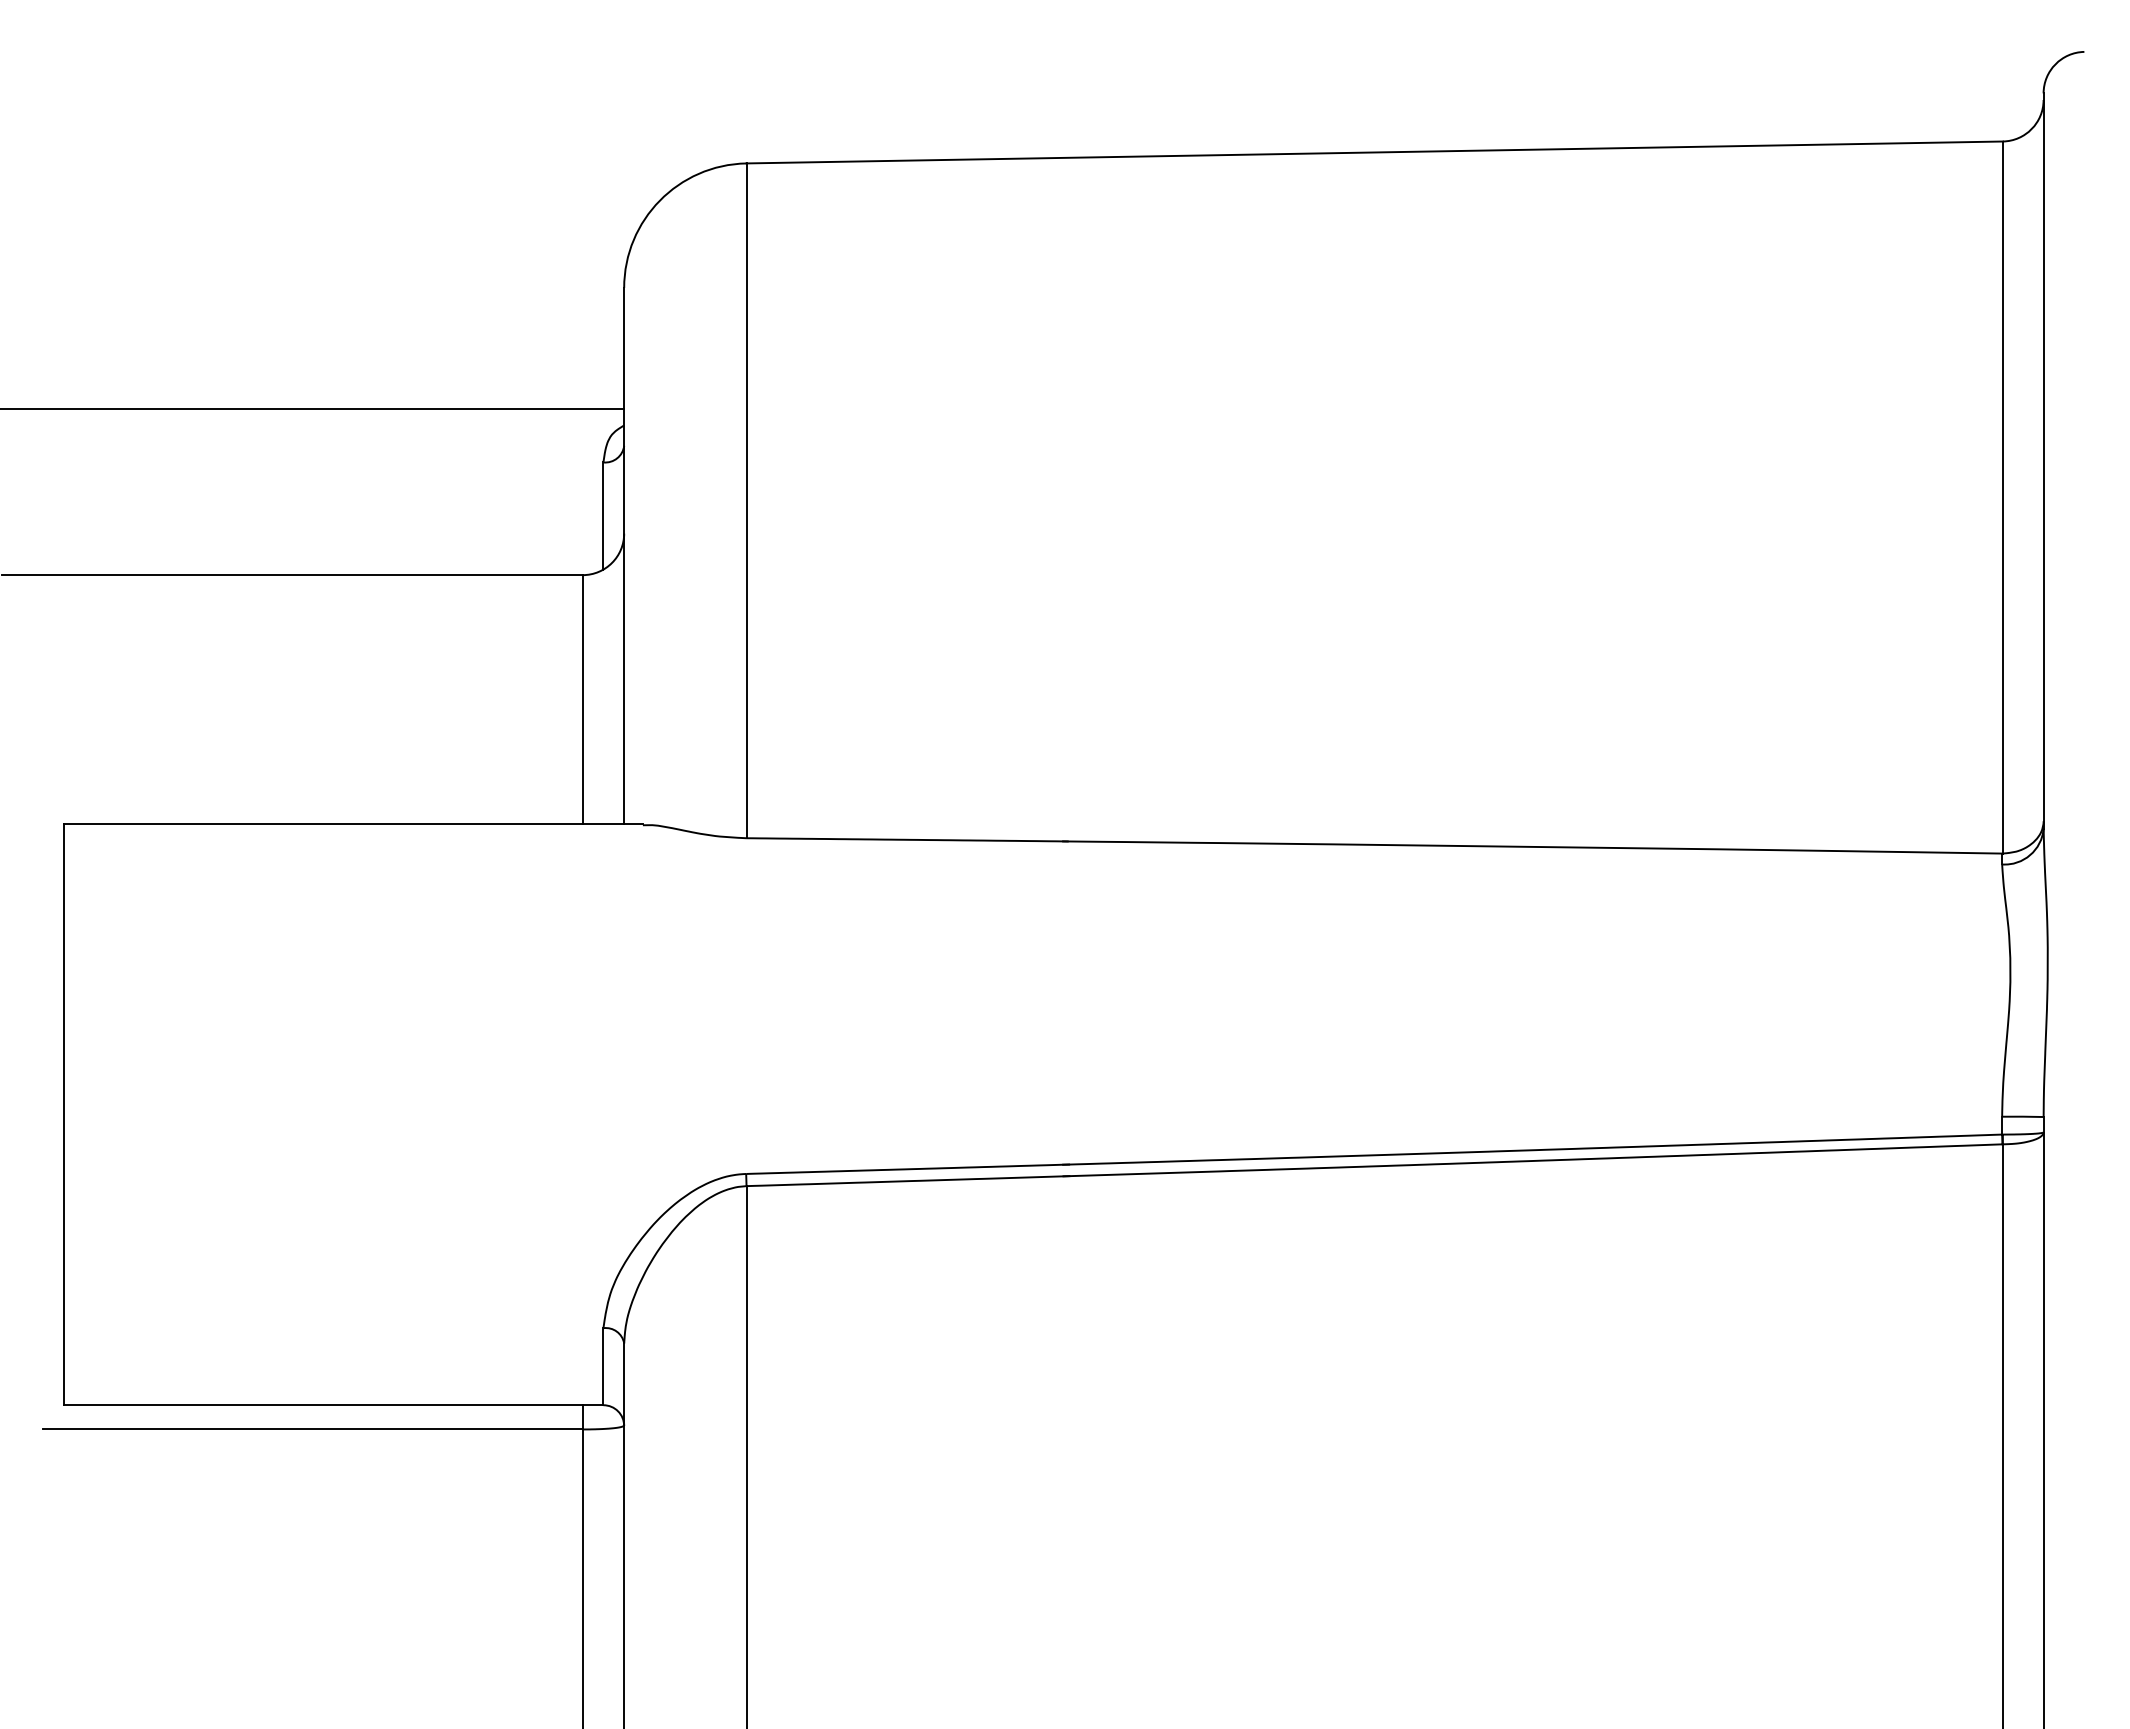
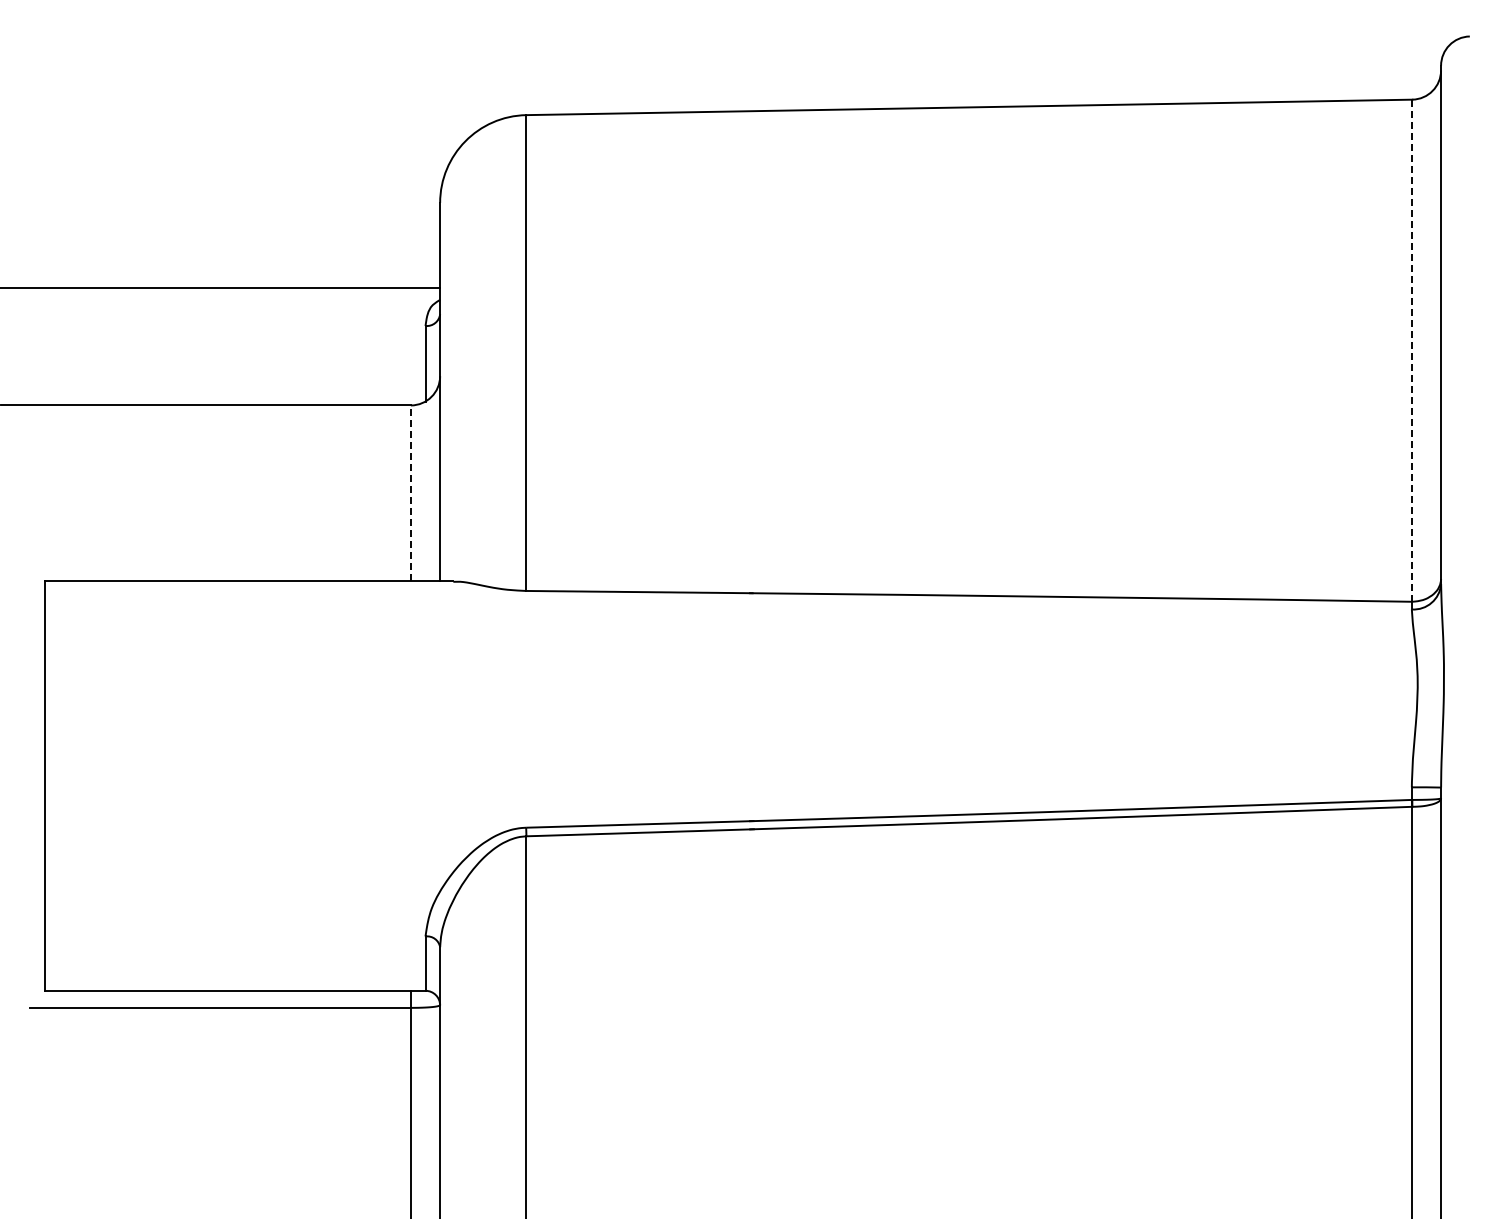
line: (2003, 497) -> (1412, 350), solid -> dashed
line: (582, 700) -> (410, 493), solid -> dashed

